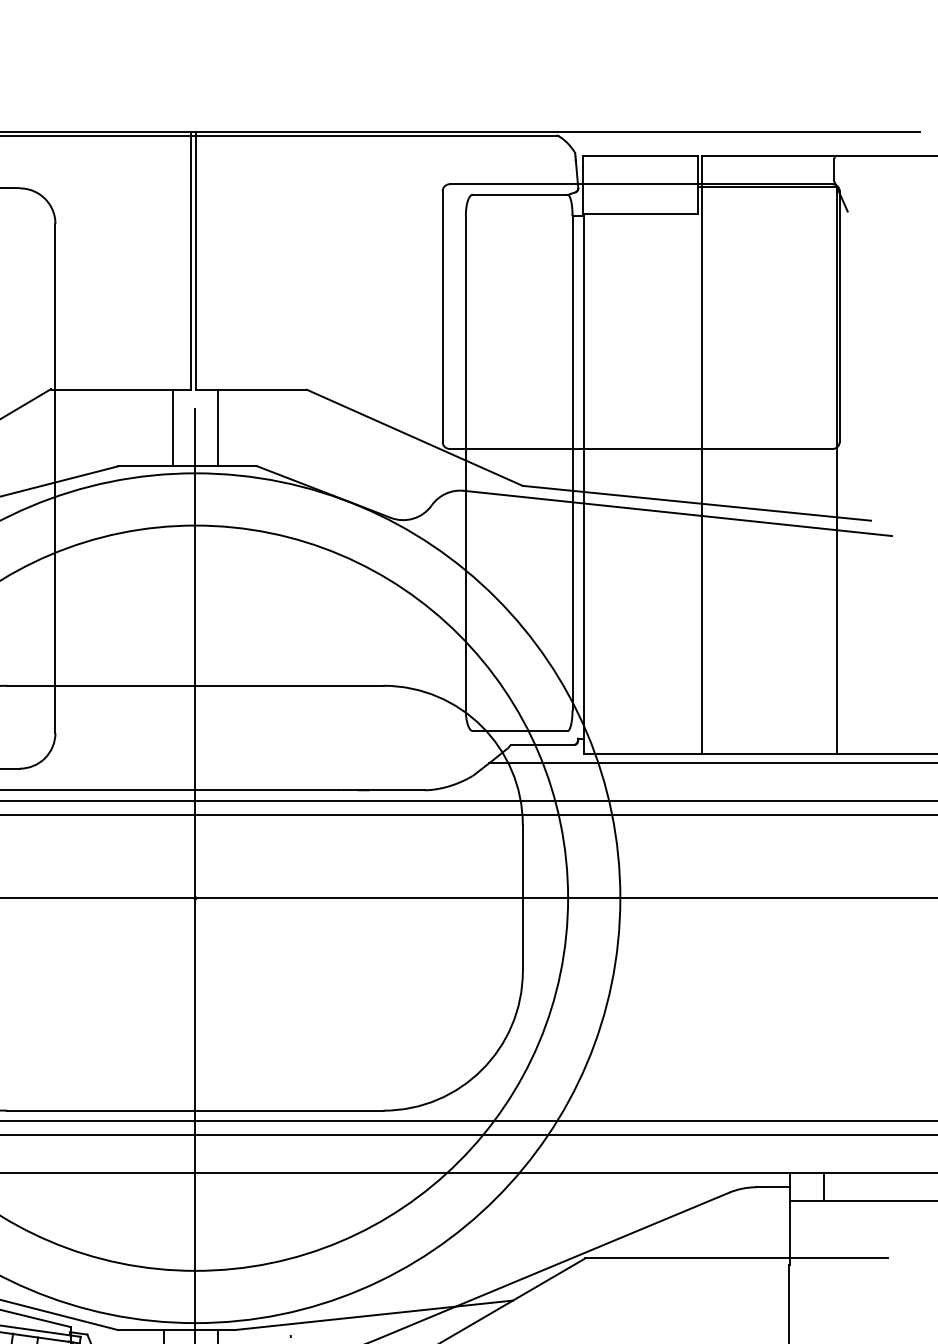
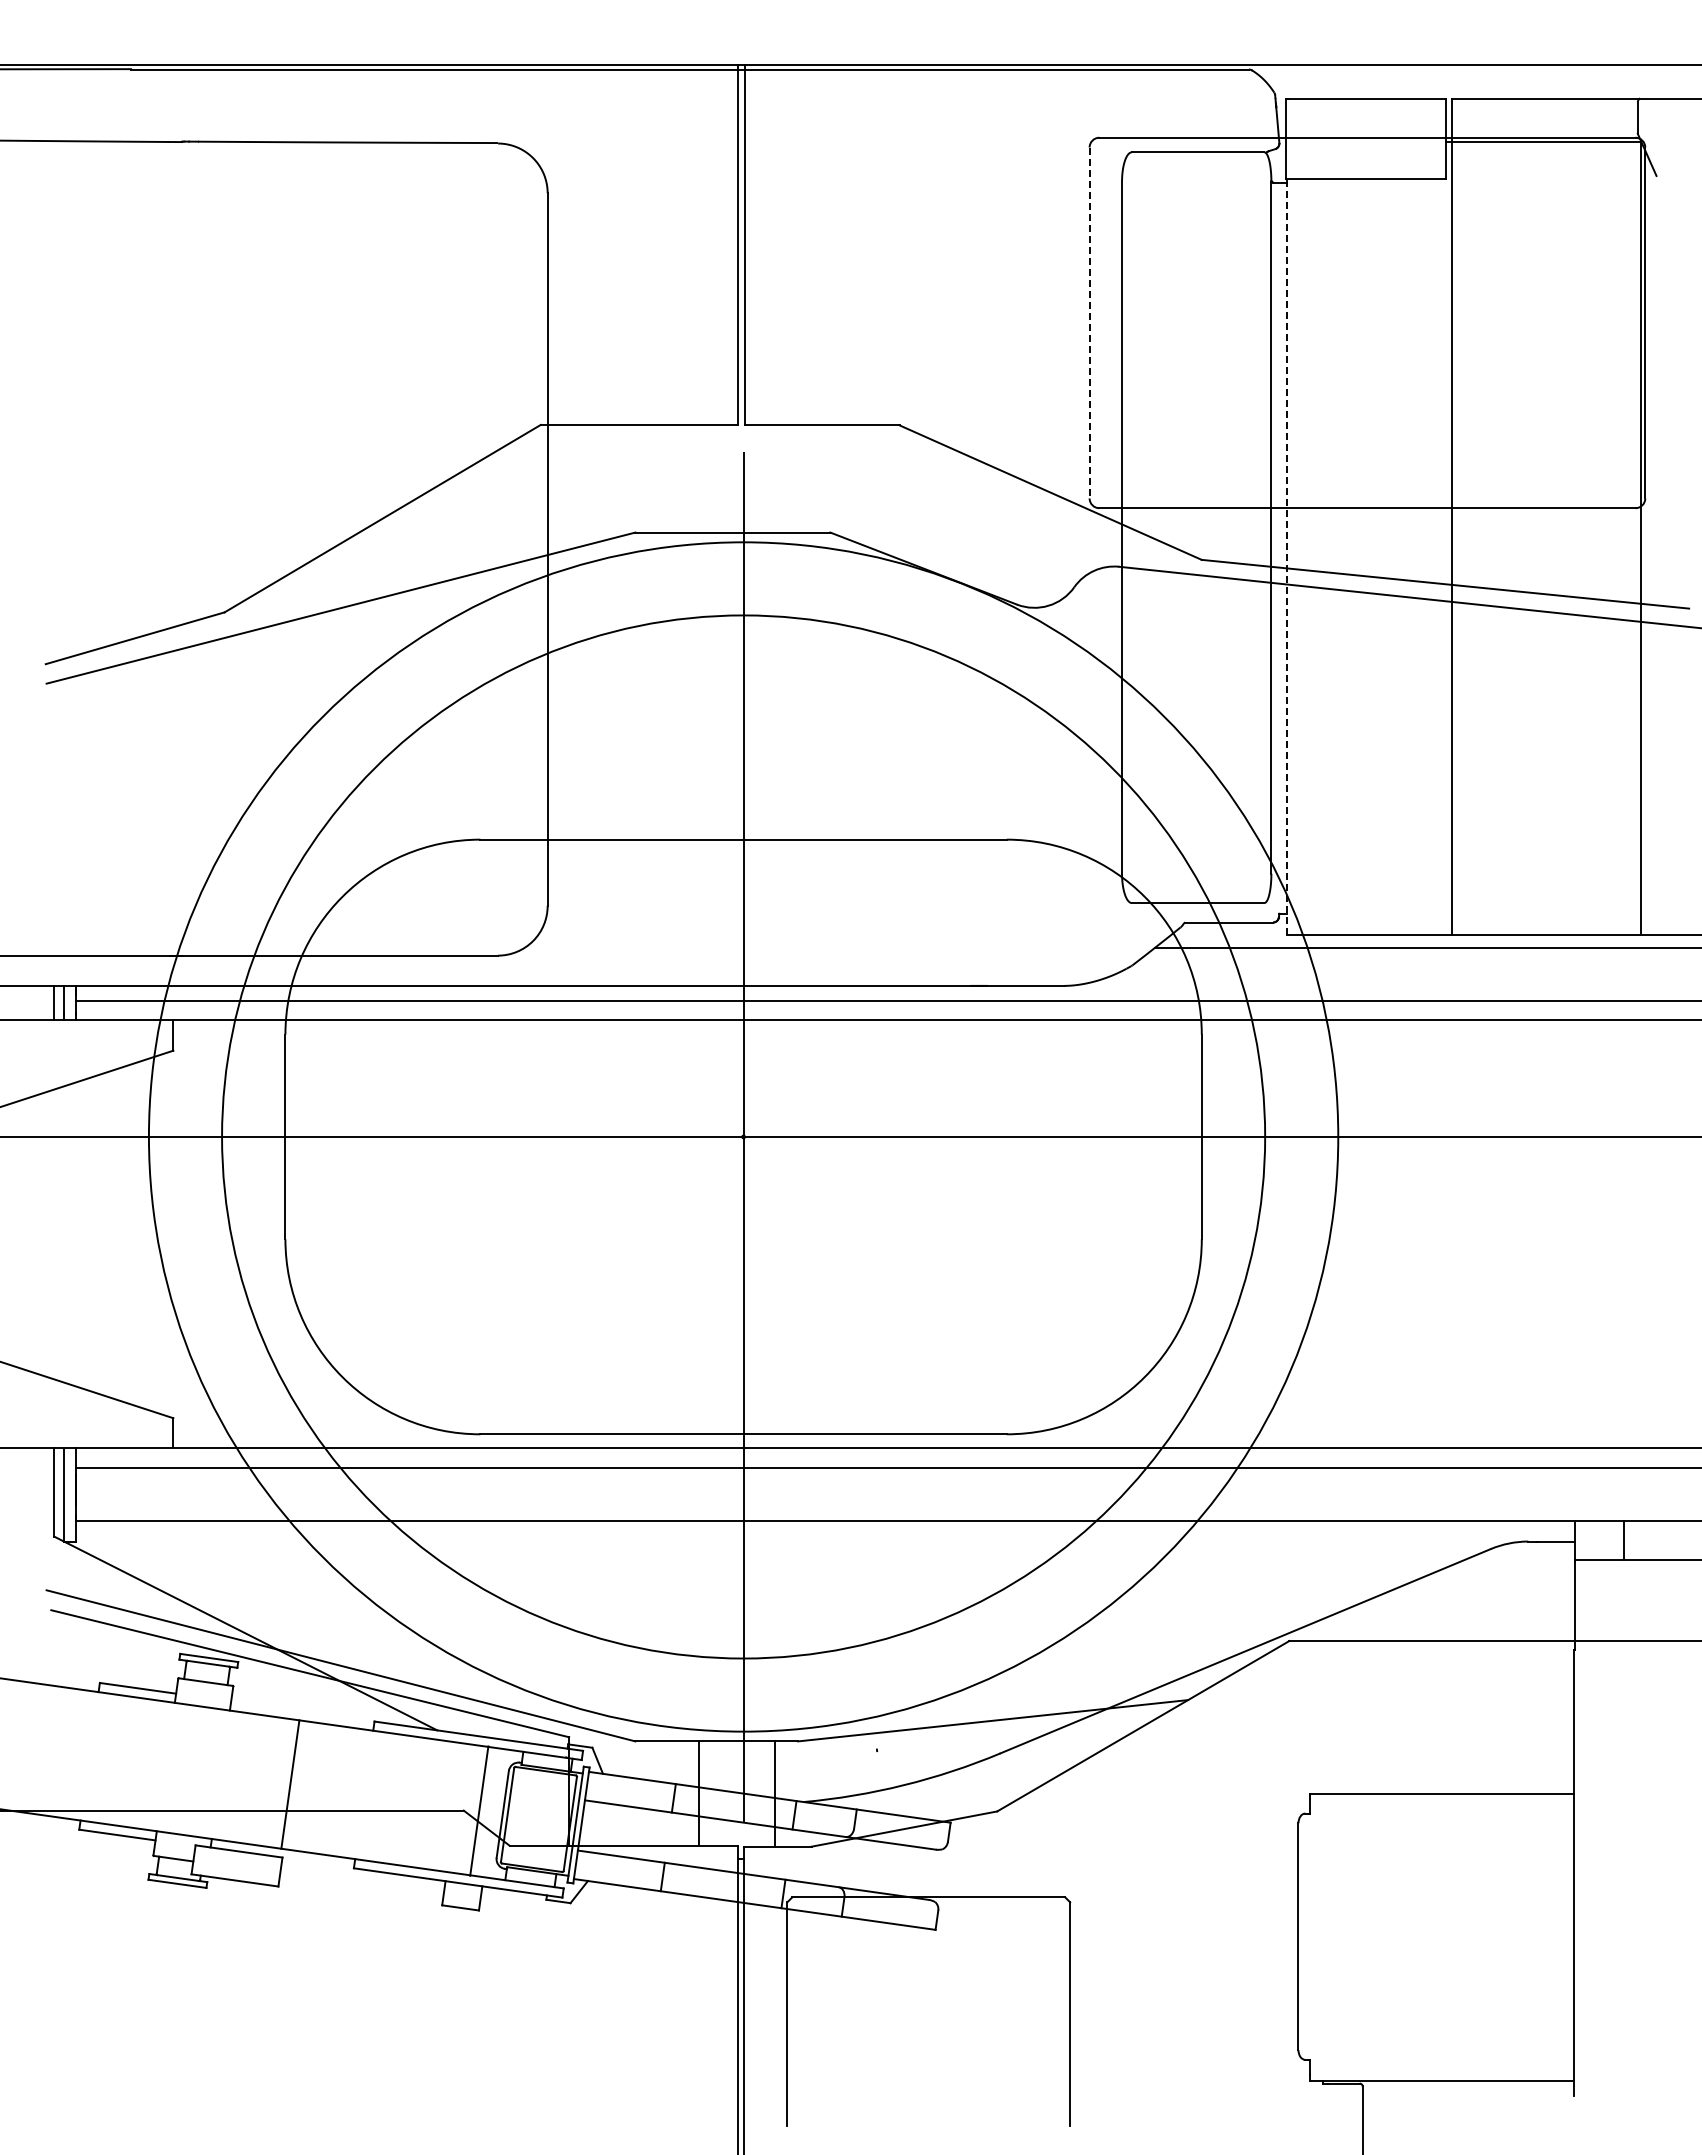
line: (442, 316) -> (1089, 323), solid -> dashed
line: (172, 427) -> (711, 478), removed
line: (218, 427) -> (775, 478), removed
line: (584, 483) -> (1287, 556), solid -> dashed

